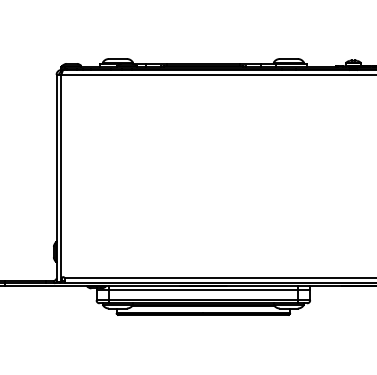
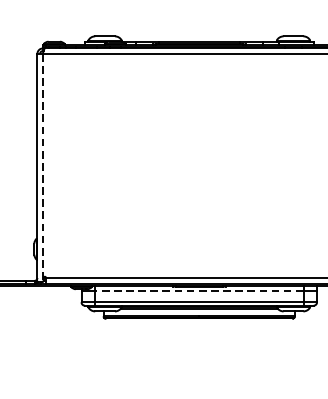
line: (61, 178) -> (42, 168), solid -> dashed
line: (203, 290) -> (199, 291), solid -> dashed

